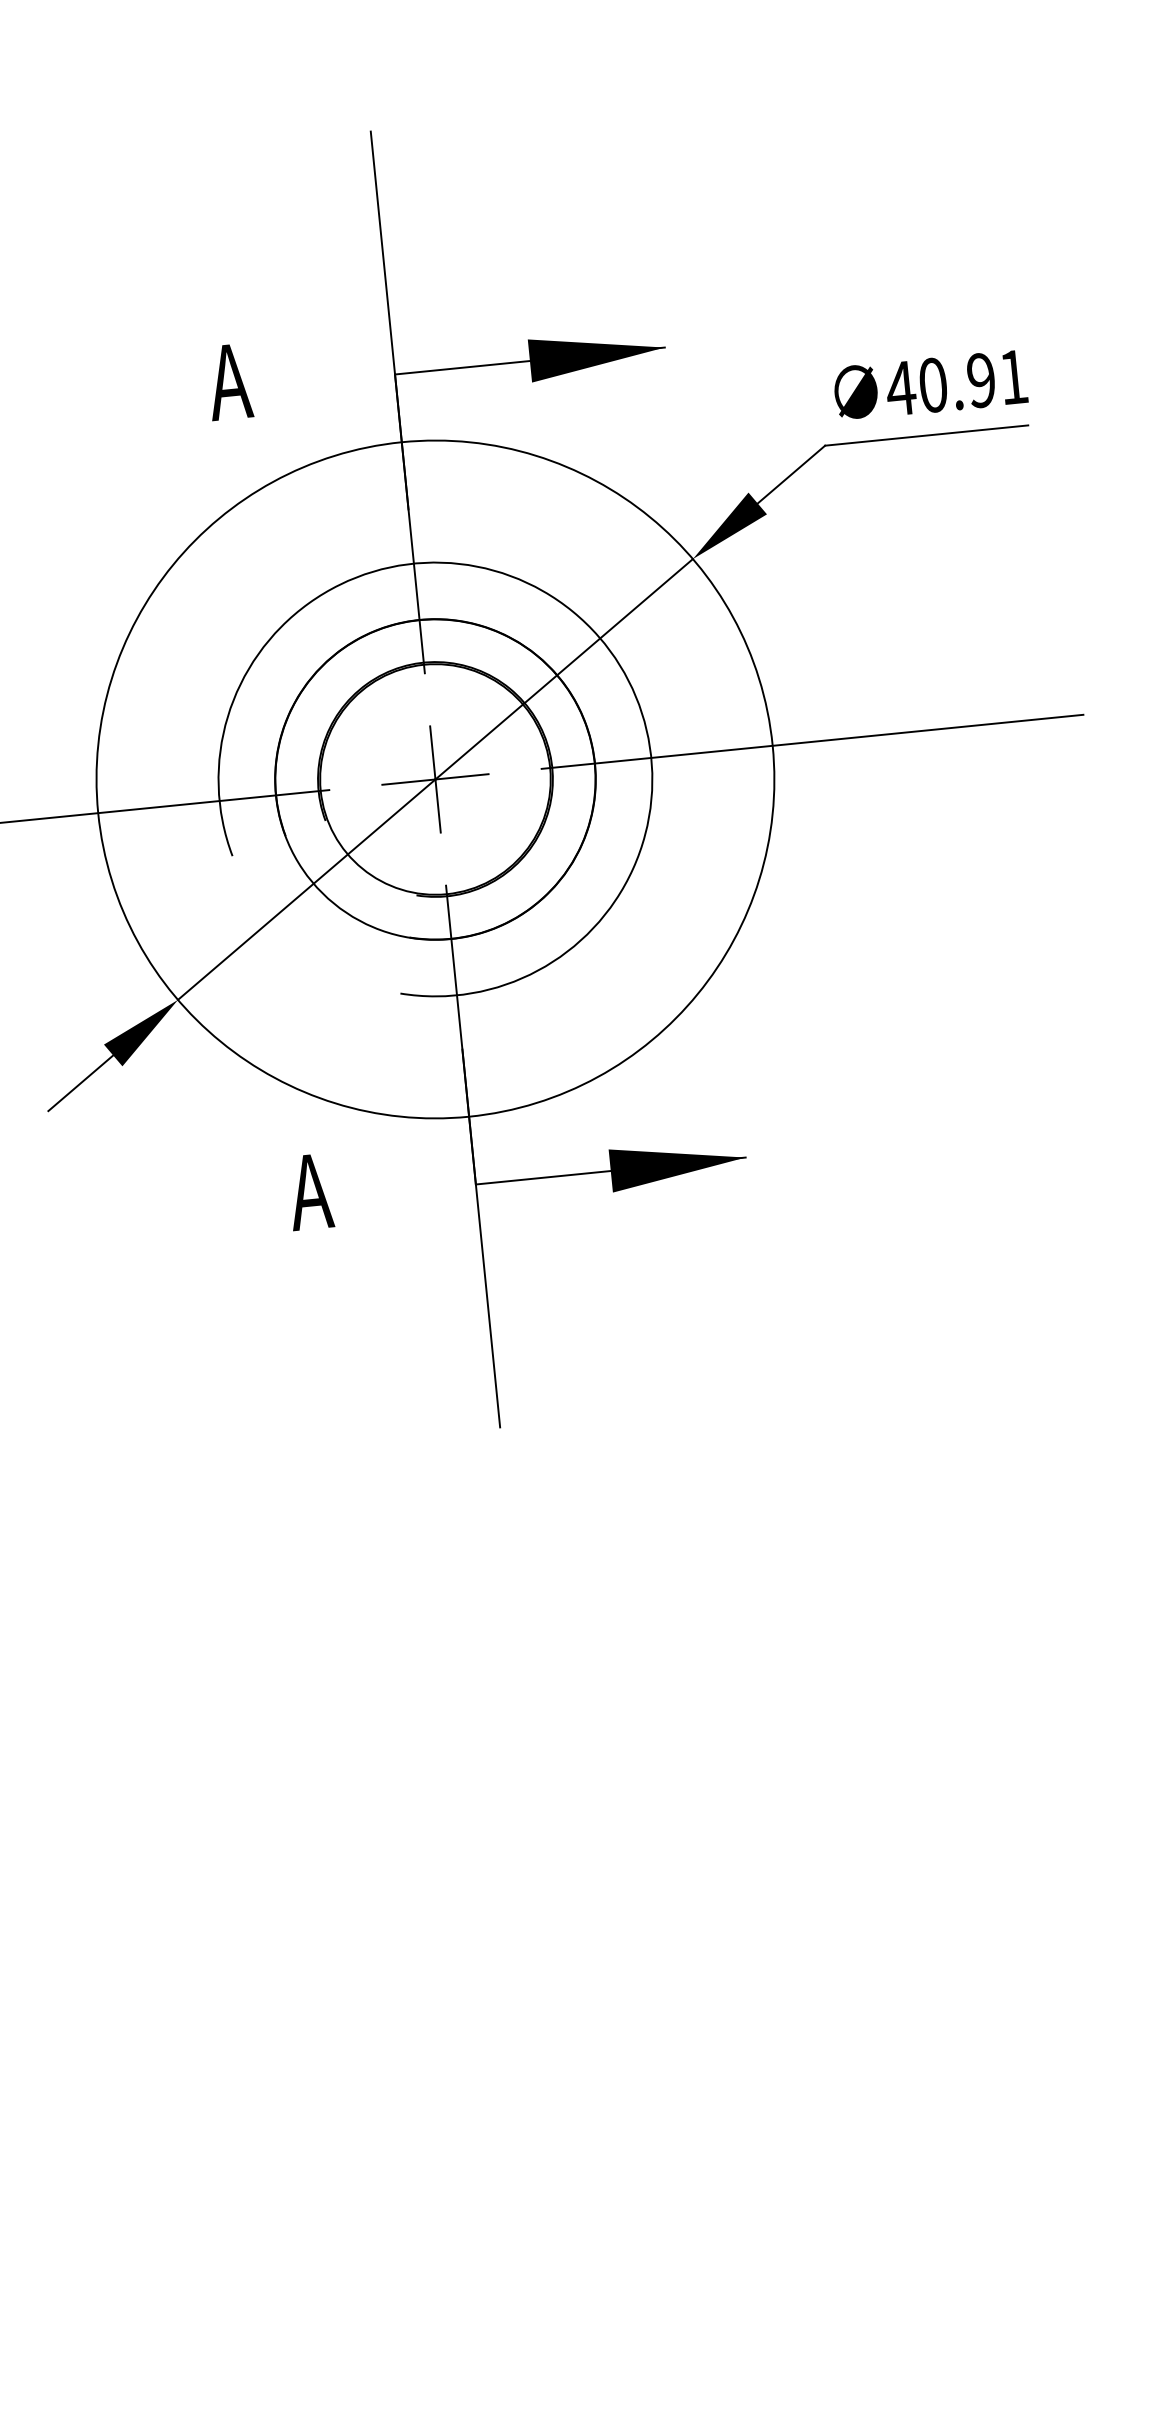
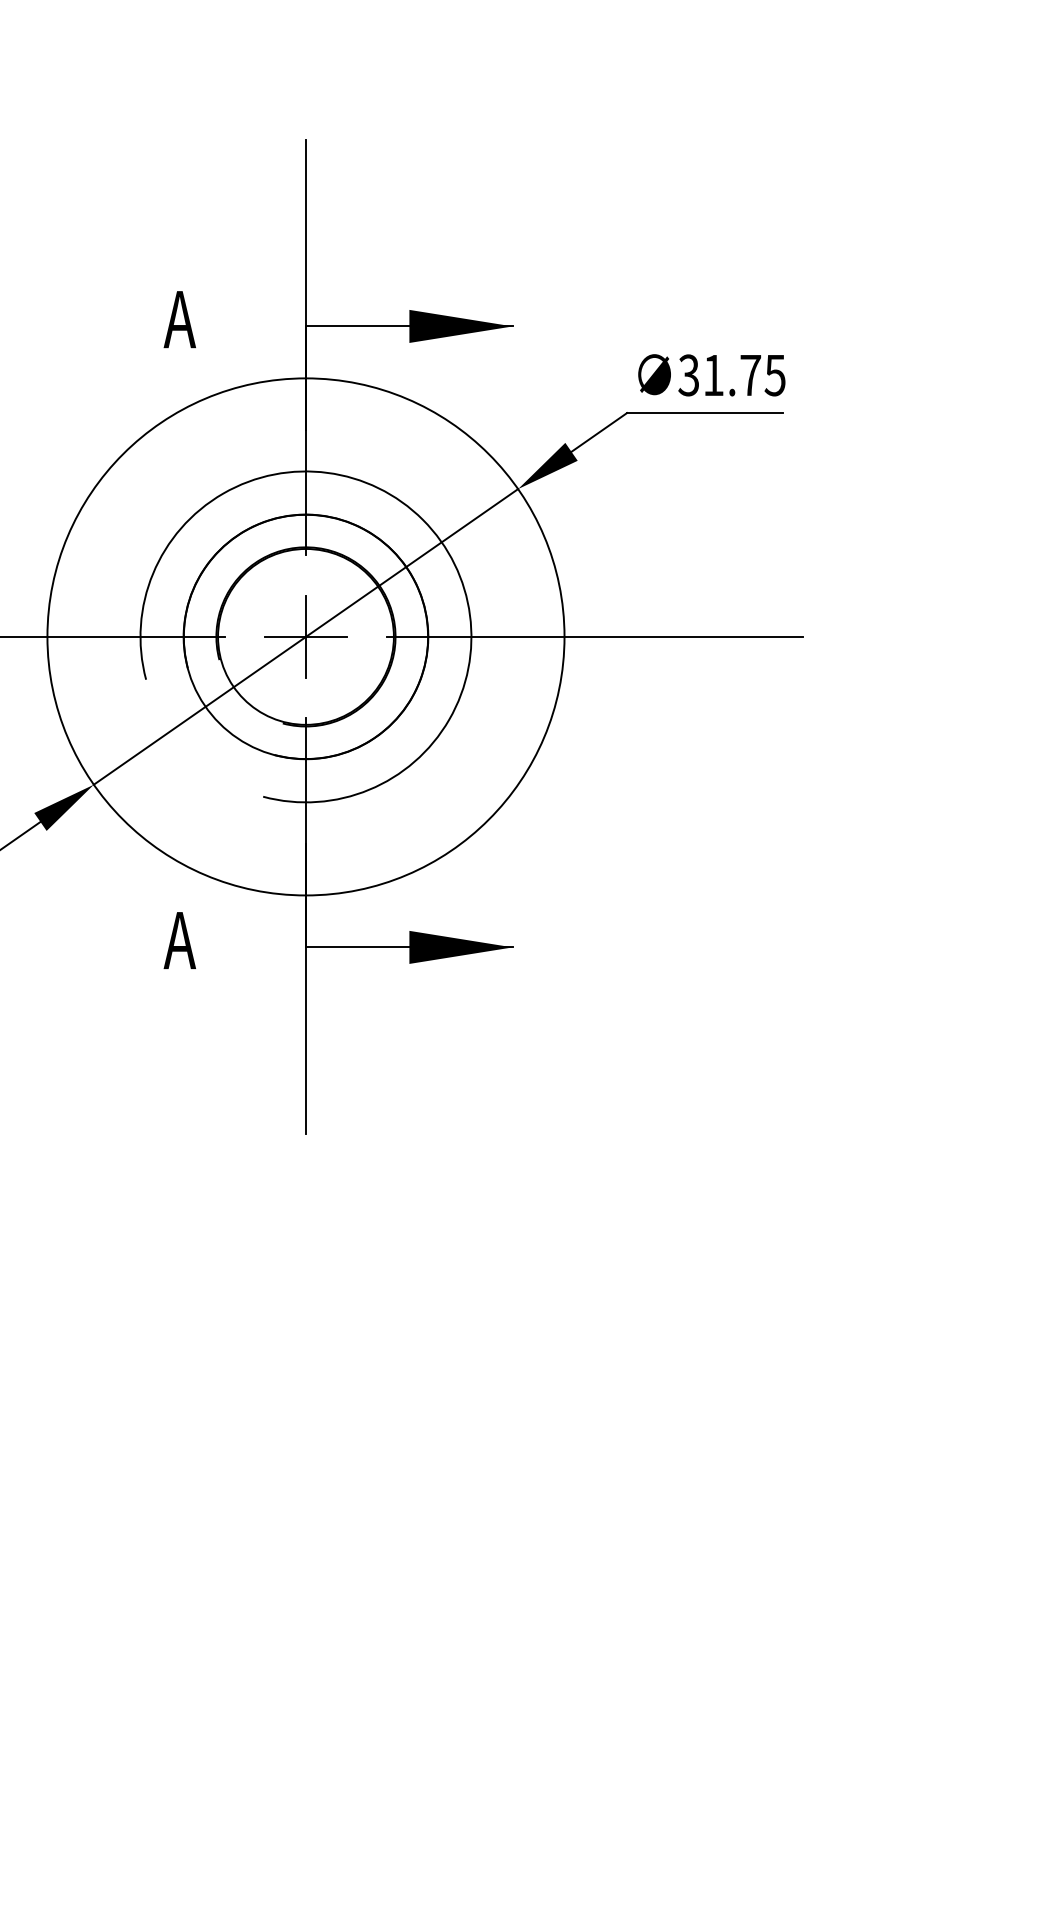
text: (956, 383) -> (731, 375), 40.91 -> 31.75

